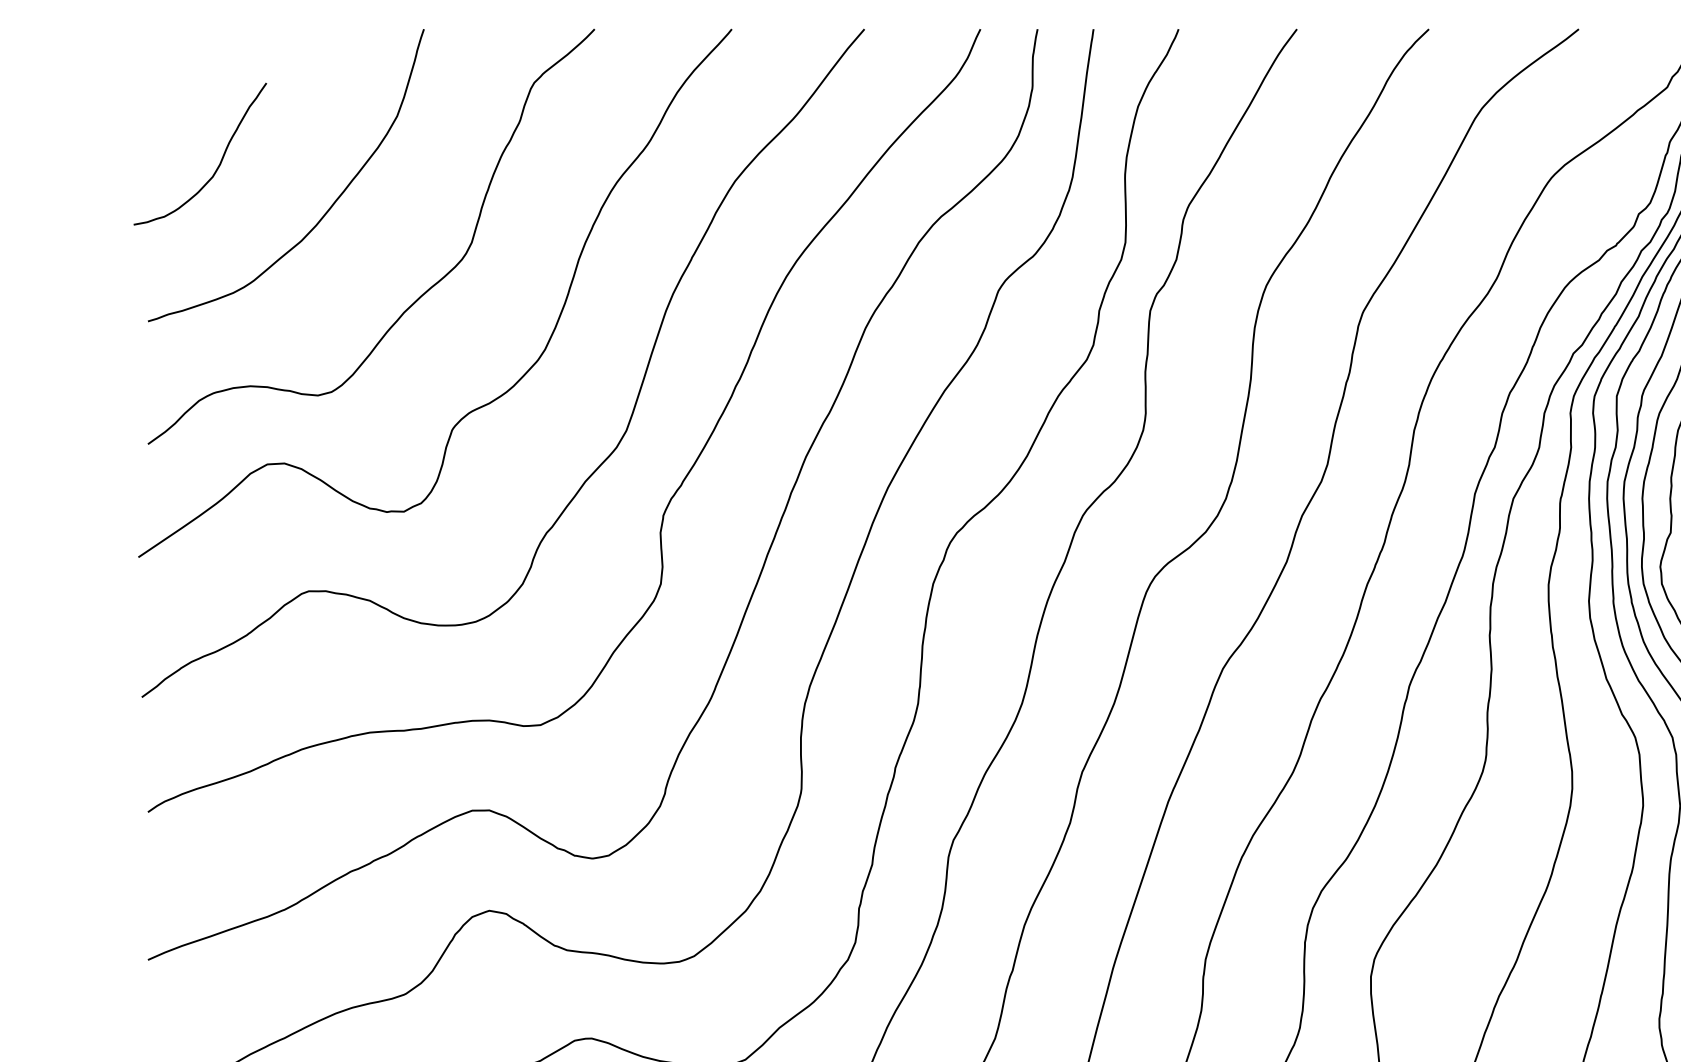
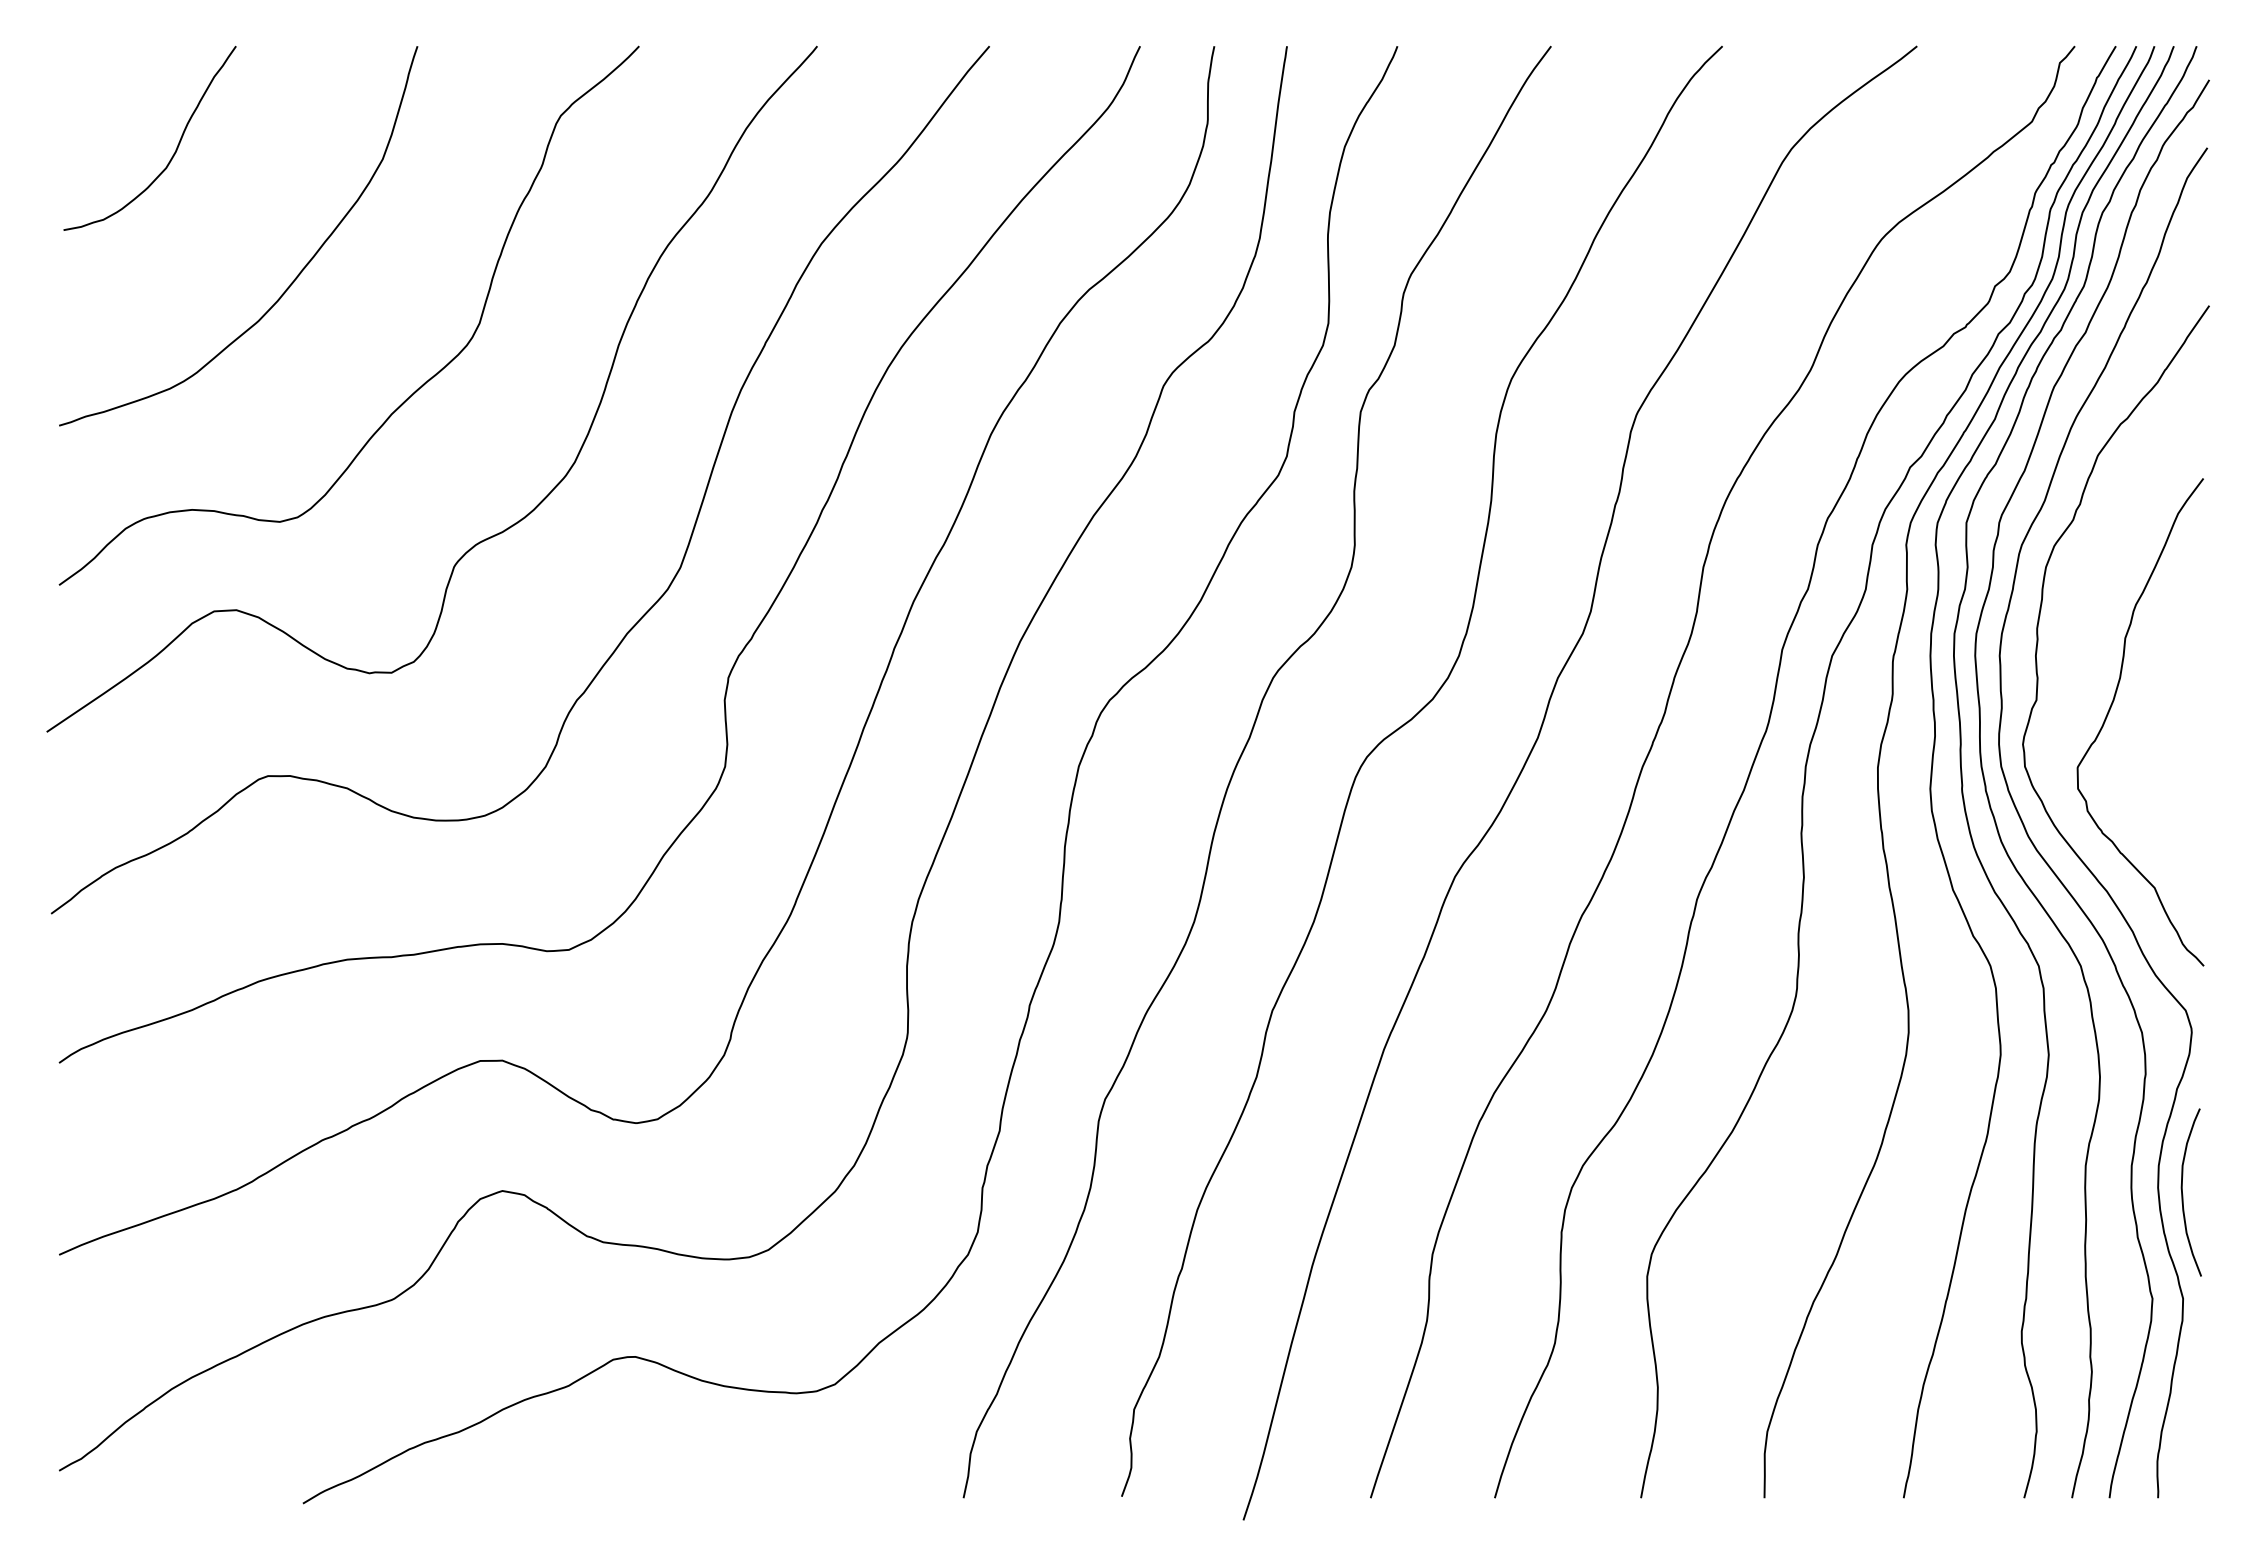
curve: (219, 162) -> (175, 149), moved

